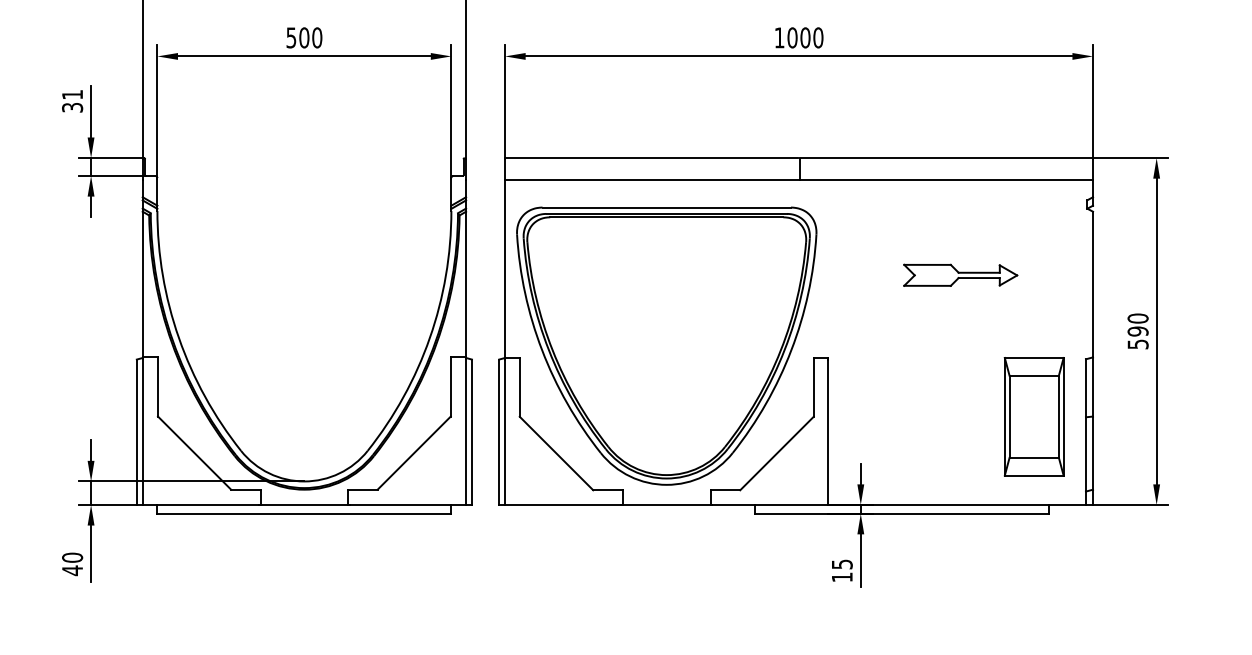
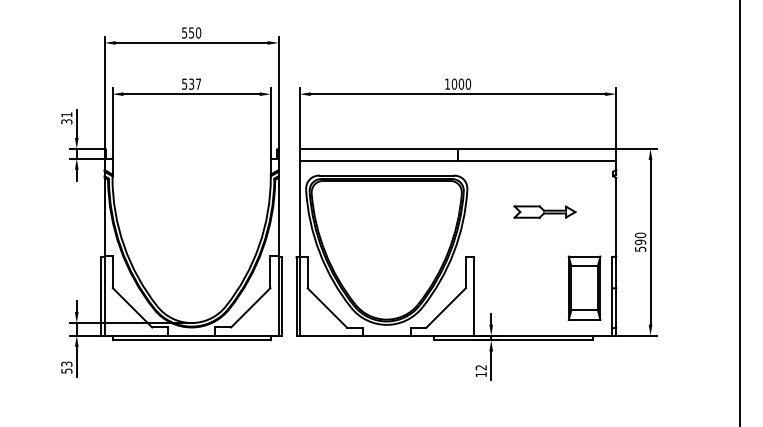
text: (311, 36) -> (195, 83), 500 -> 537
text: (71, 564) -> (66, 367), 40 -> 53
text: (840, 564) -> (480, 367), 15 -> 12

